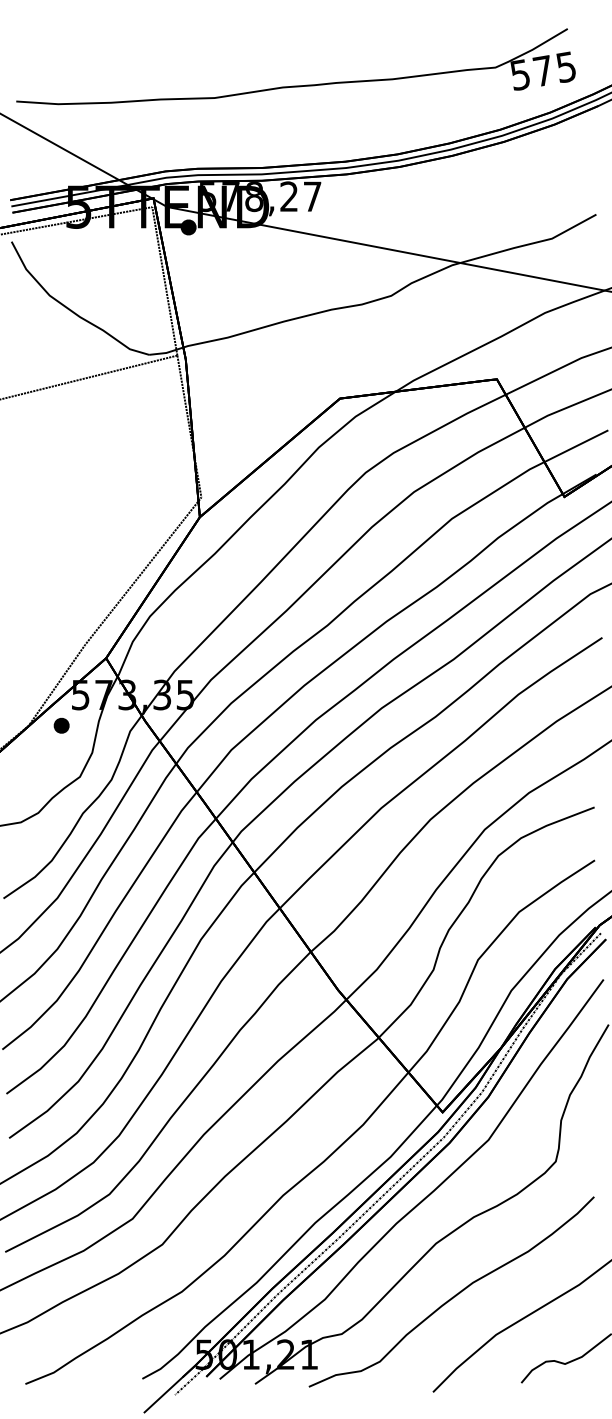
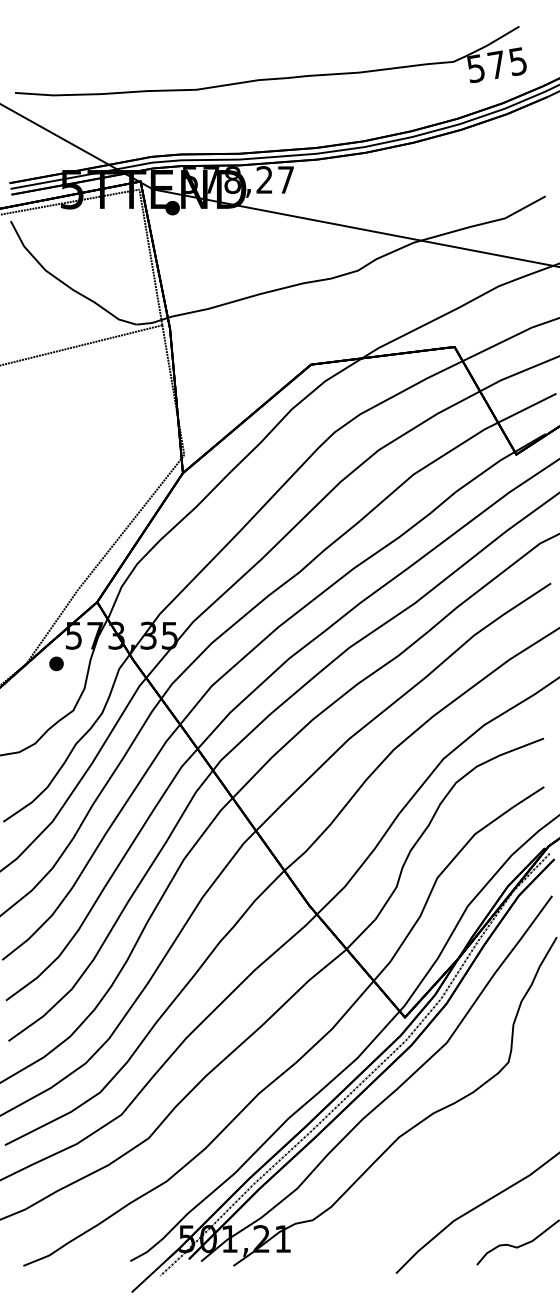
part: (451, 1291) -> (413, 1181), removed

